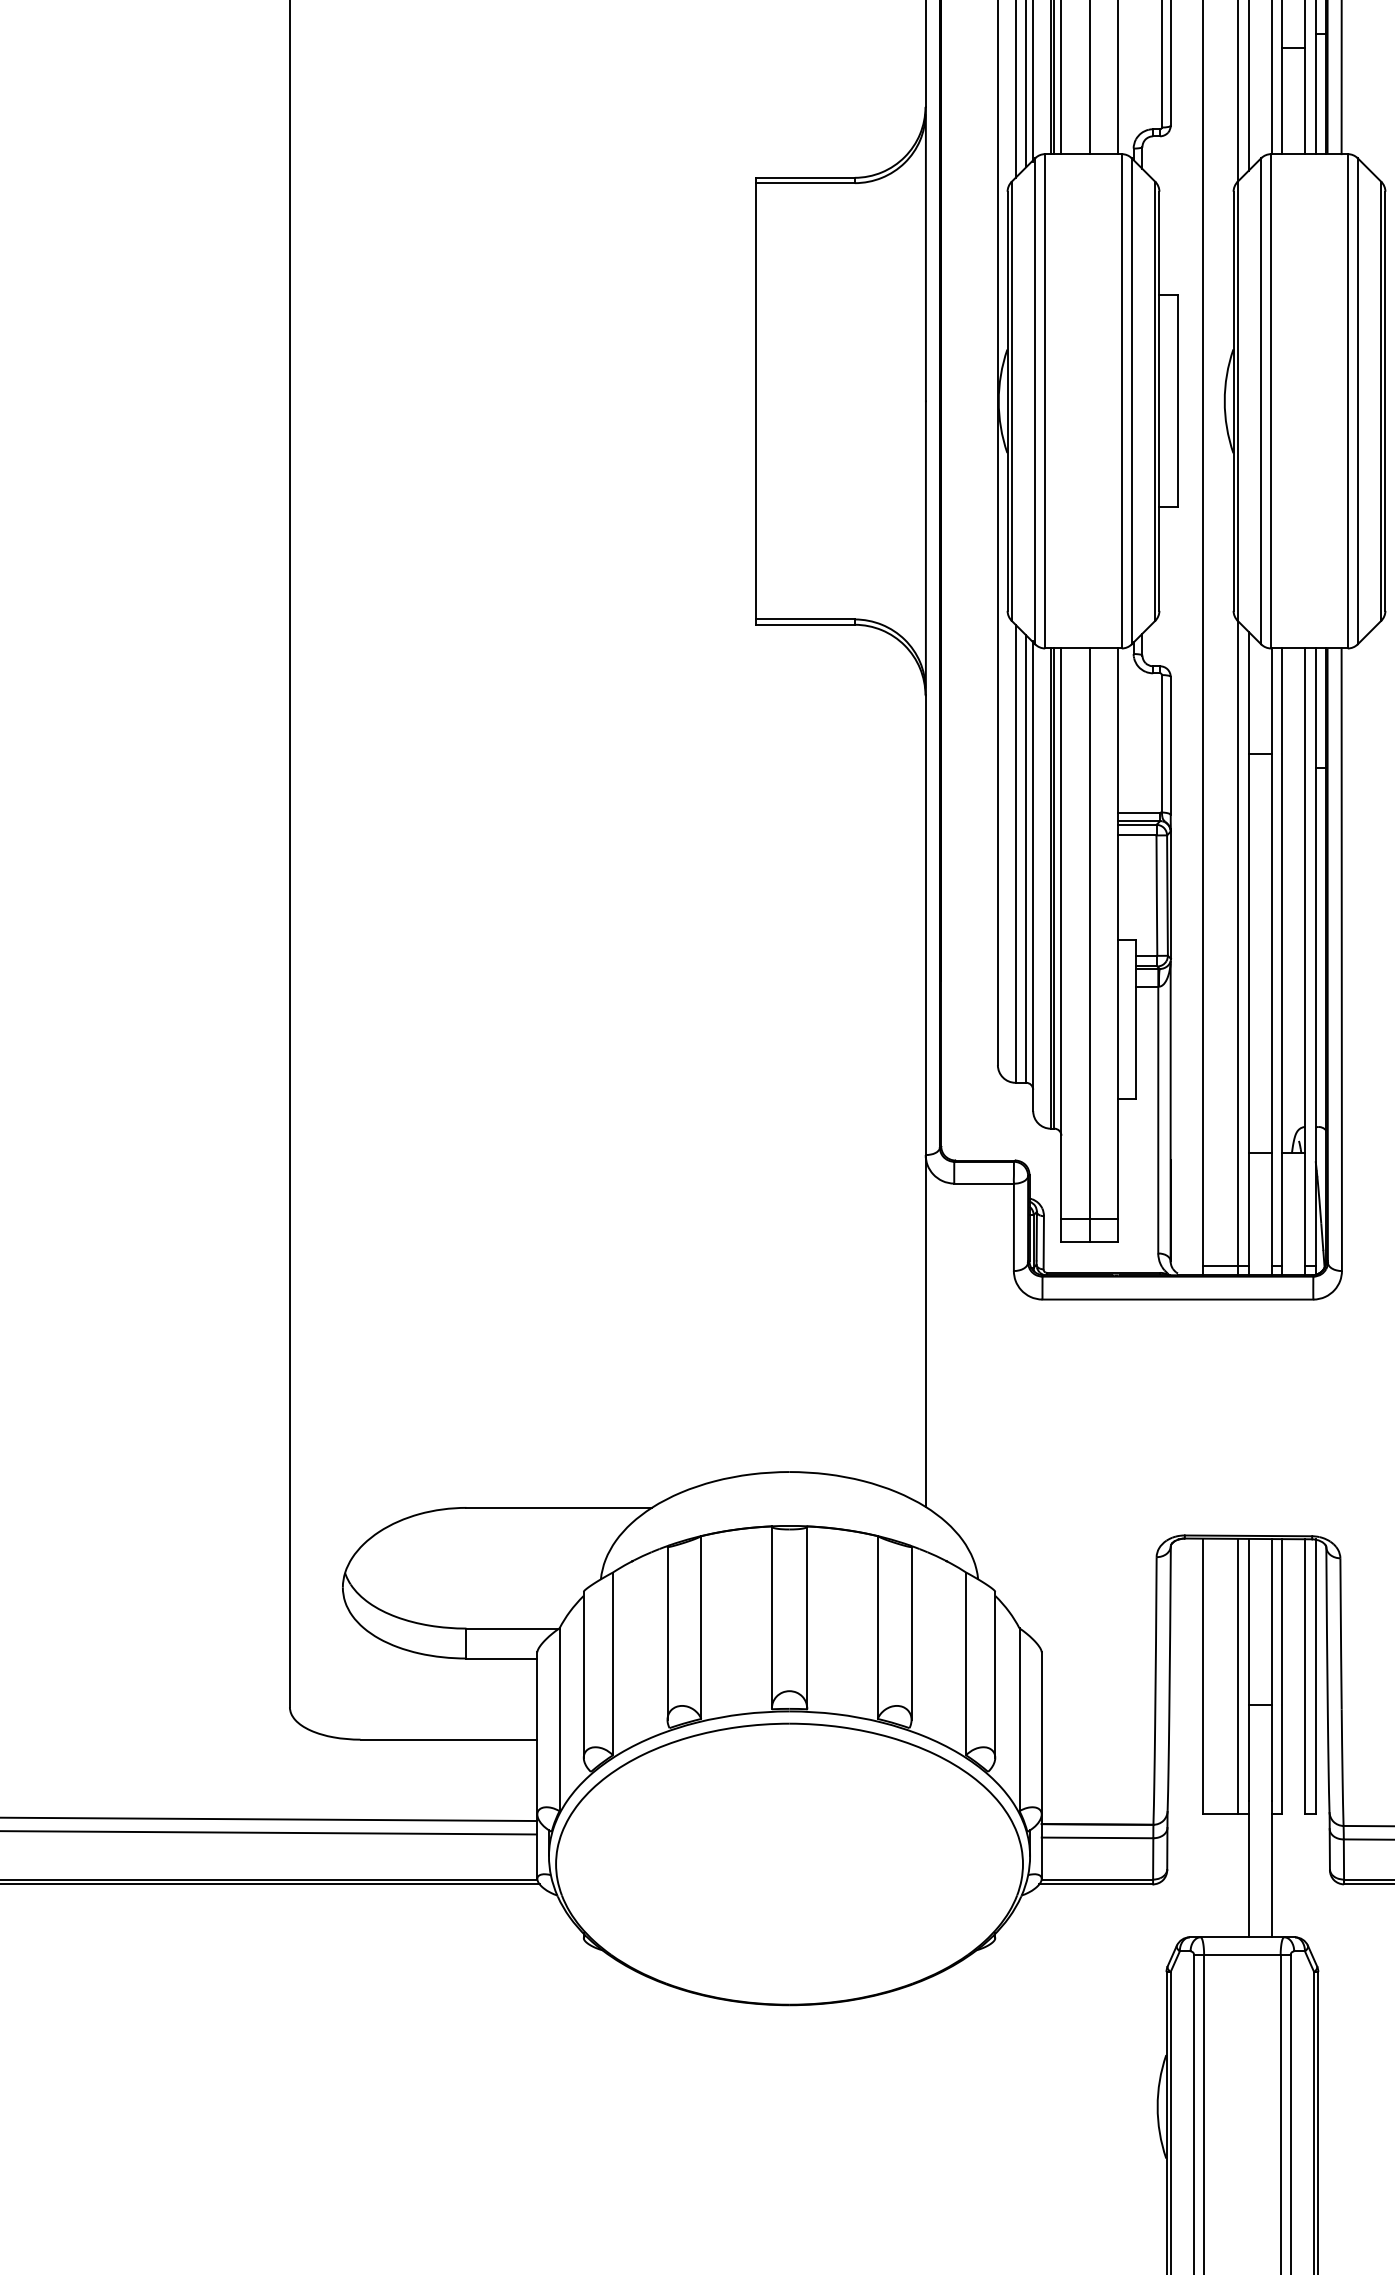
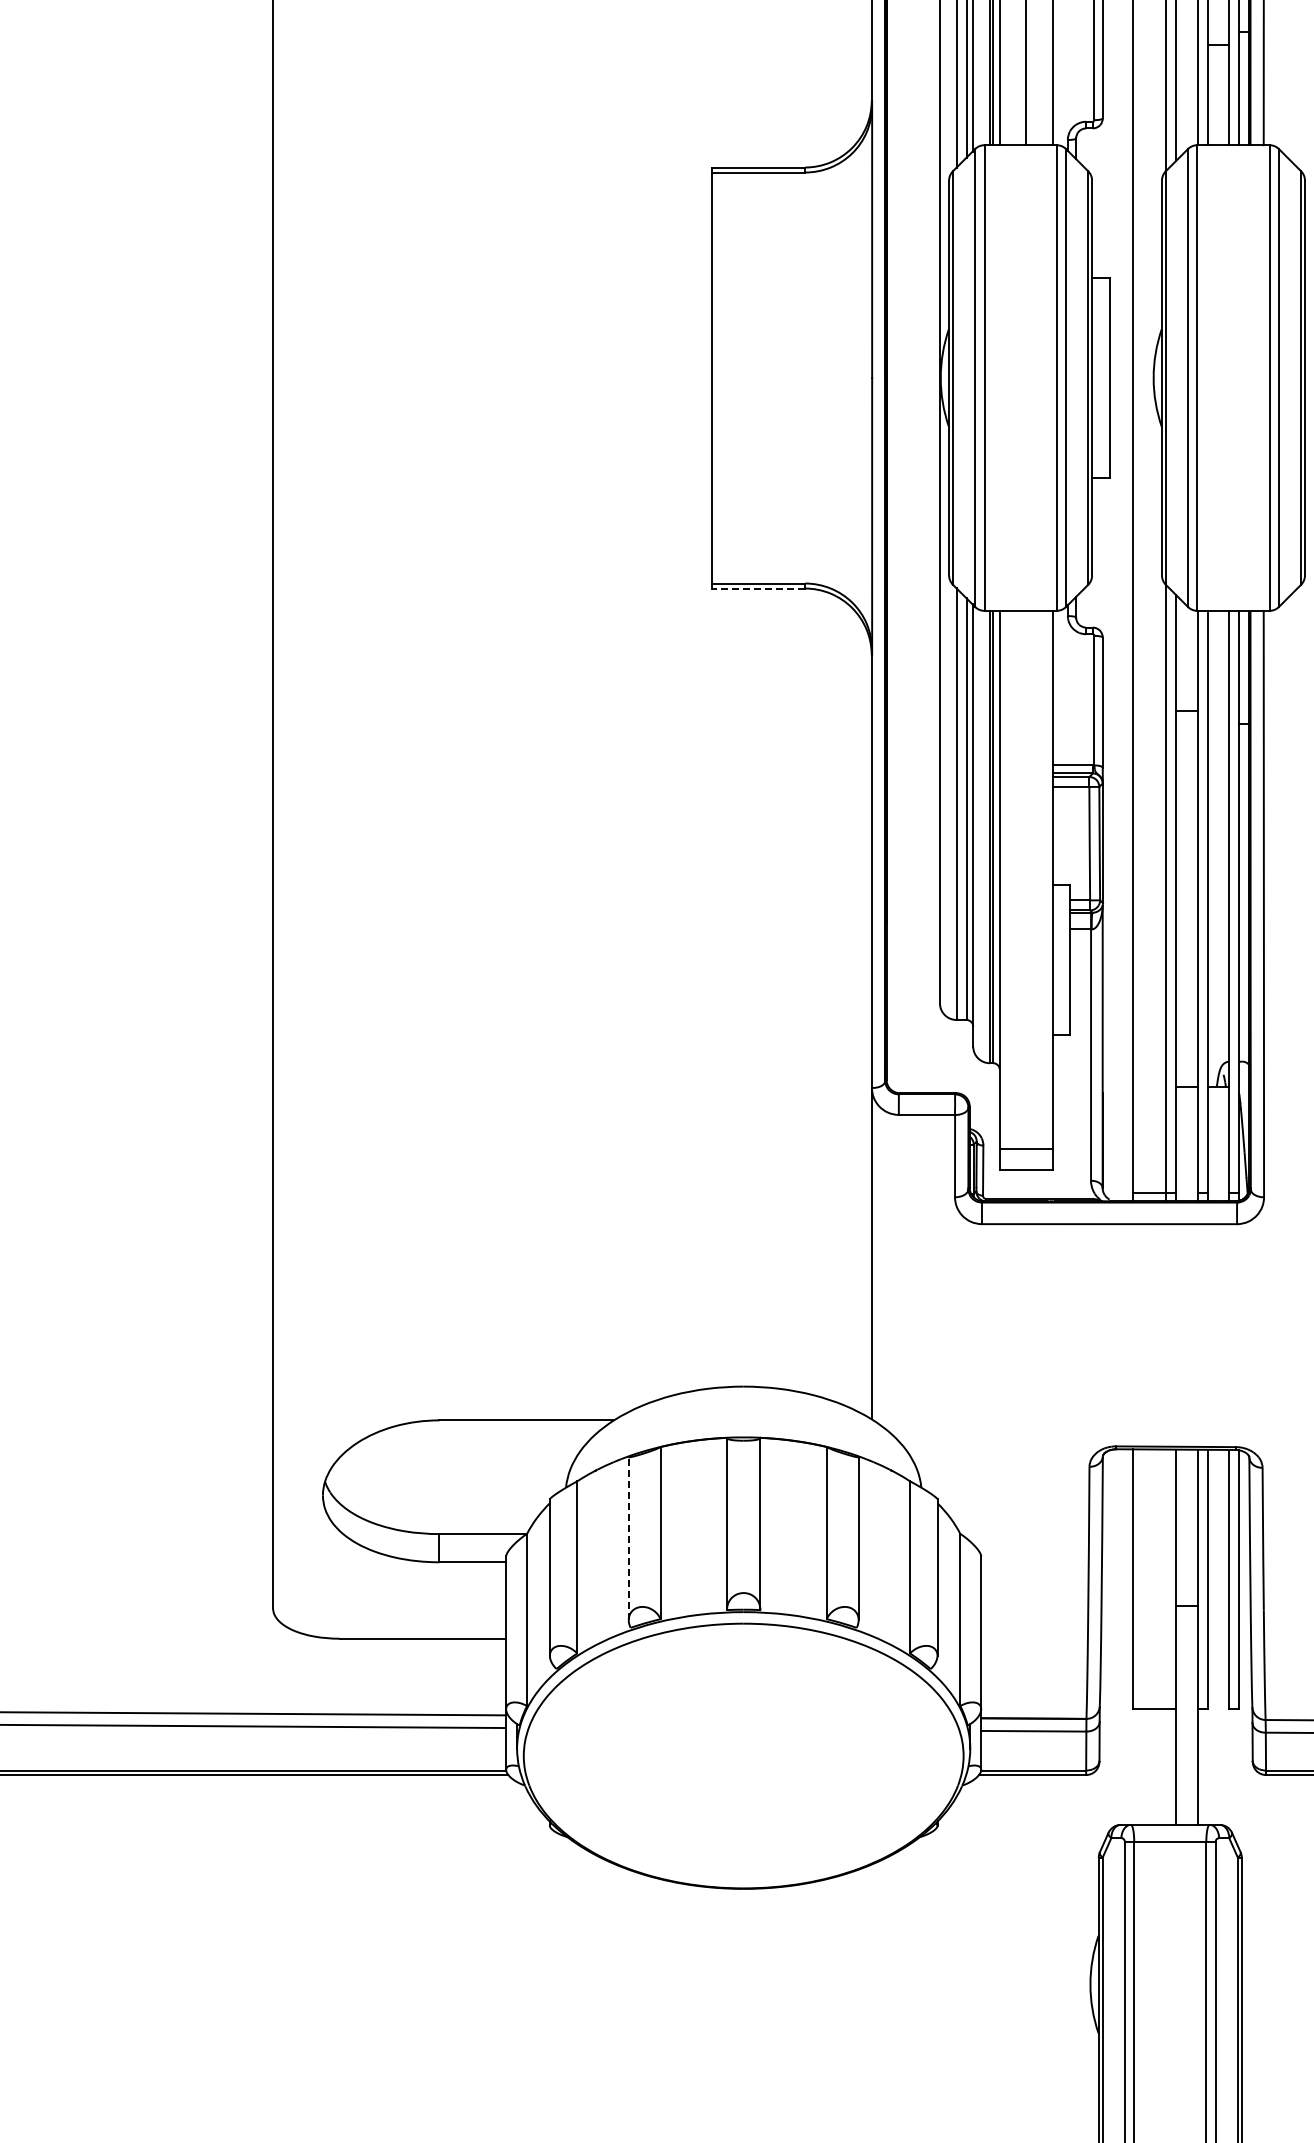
line: (805, 624) -> (758, 588), solid -> dashed
line: (1089, 944) -> (1026, 889), removed
line: (667, 1633) -> (628, 1538), solid -> dashed
line: (1238, 1675) -> (1166, 1578), removed

